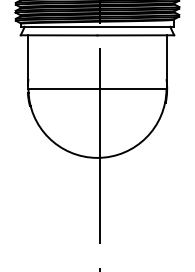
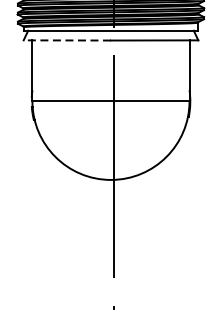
line: (58, 35) -> (66, 40), solid -> dashed

